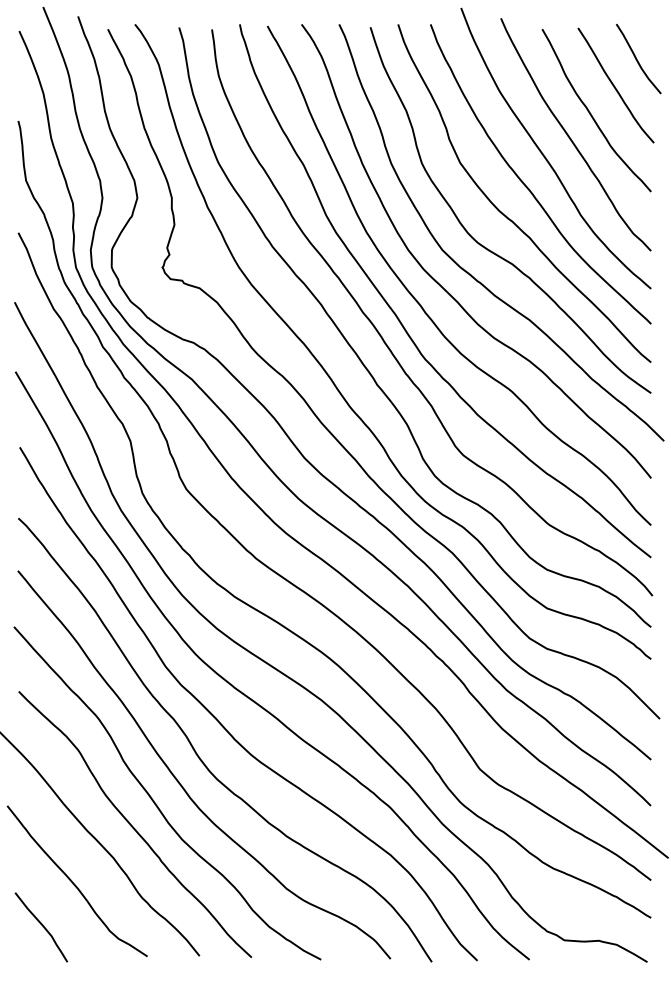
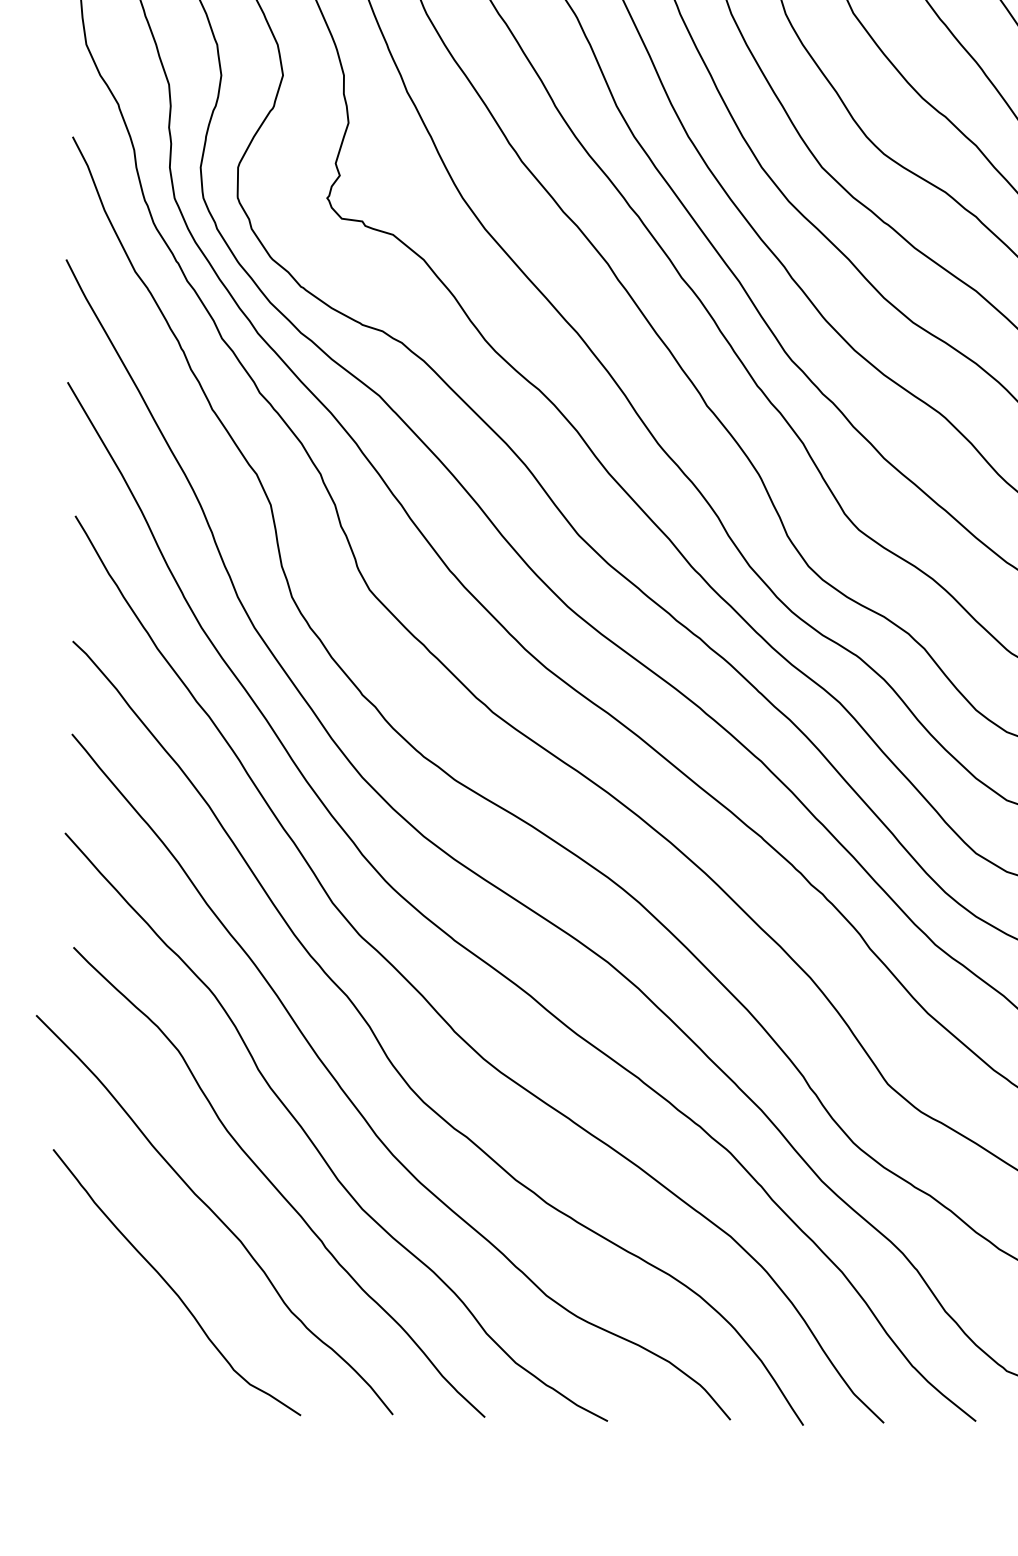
curve: (42, 926) -> (115, 1362), removed

